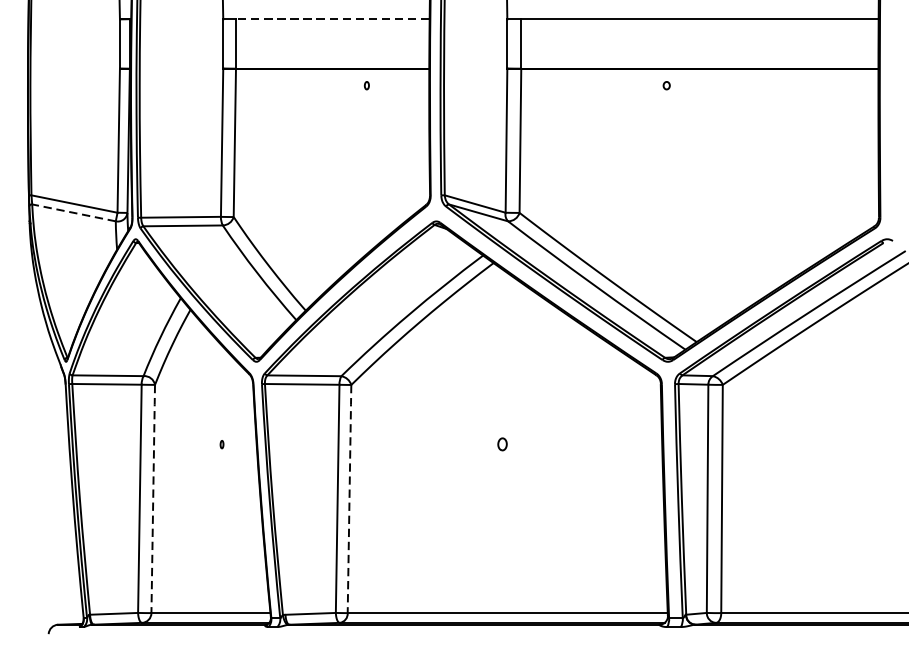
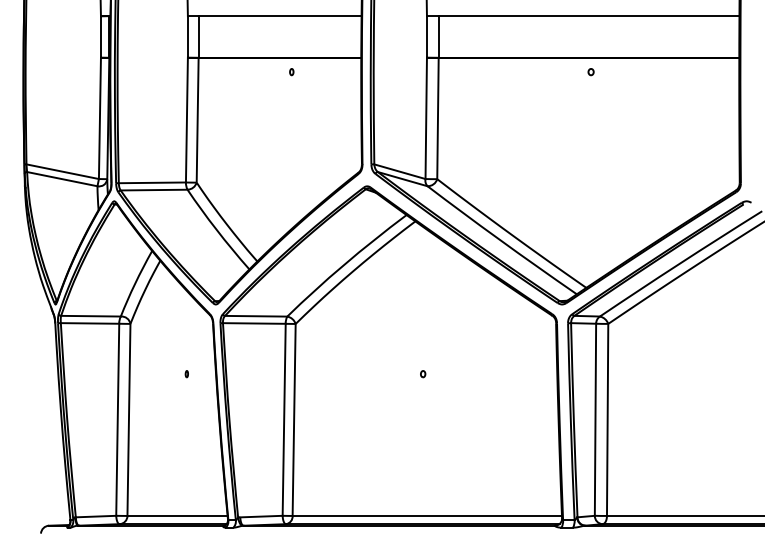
line: (332, 19) -> (279, 16), dashed -> solid
part: (366, 86) -> (291, 72), moved
part: (666, 86) -> (590, 72), moved
line: (74, 213) -> (62, 179), dashed -> solid
part: (503, 445) -> (423, 374), size x0.62
line: (152, 498) -> (128, 419), dashed -> solid
line: (349, 498) -> (294, 419), dashed -> solid

